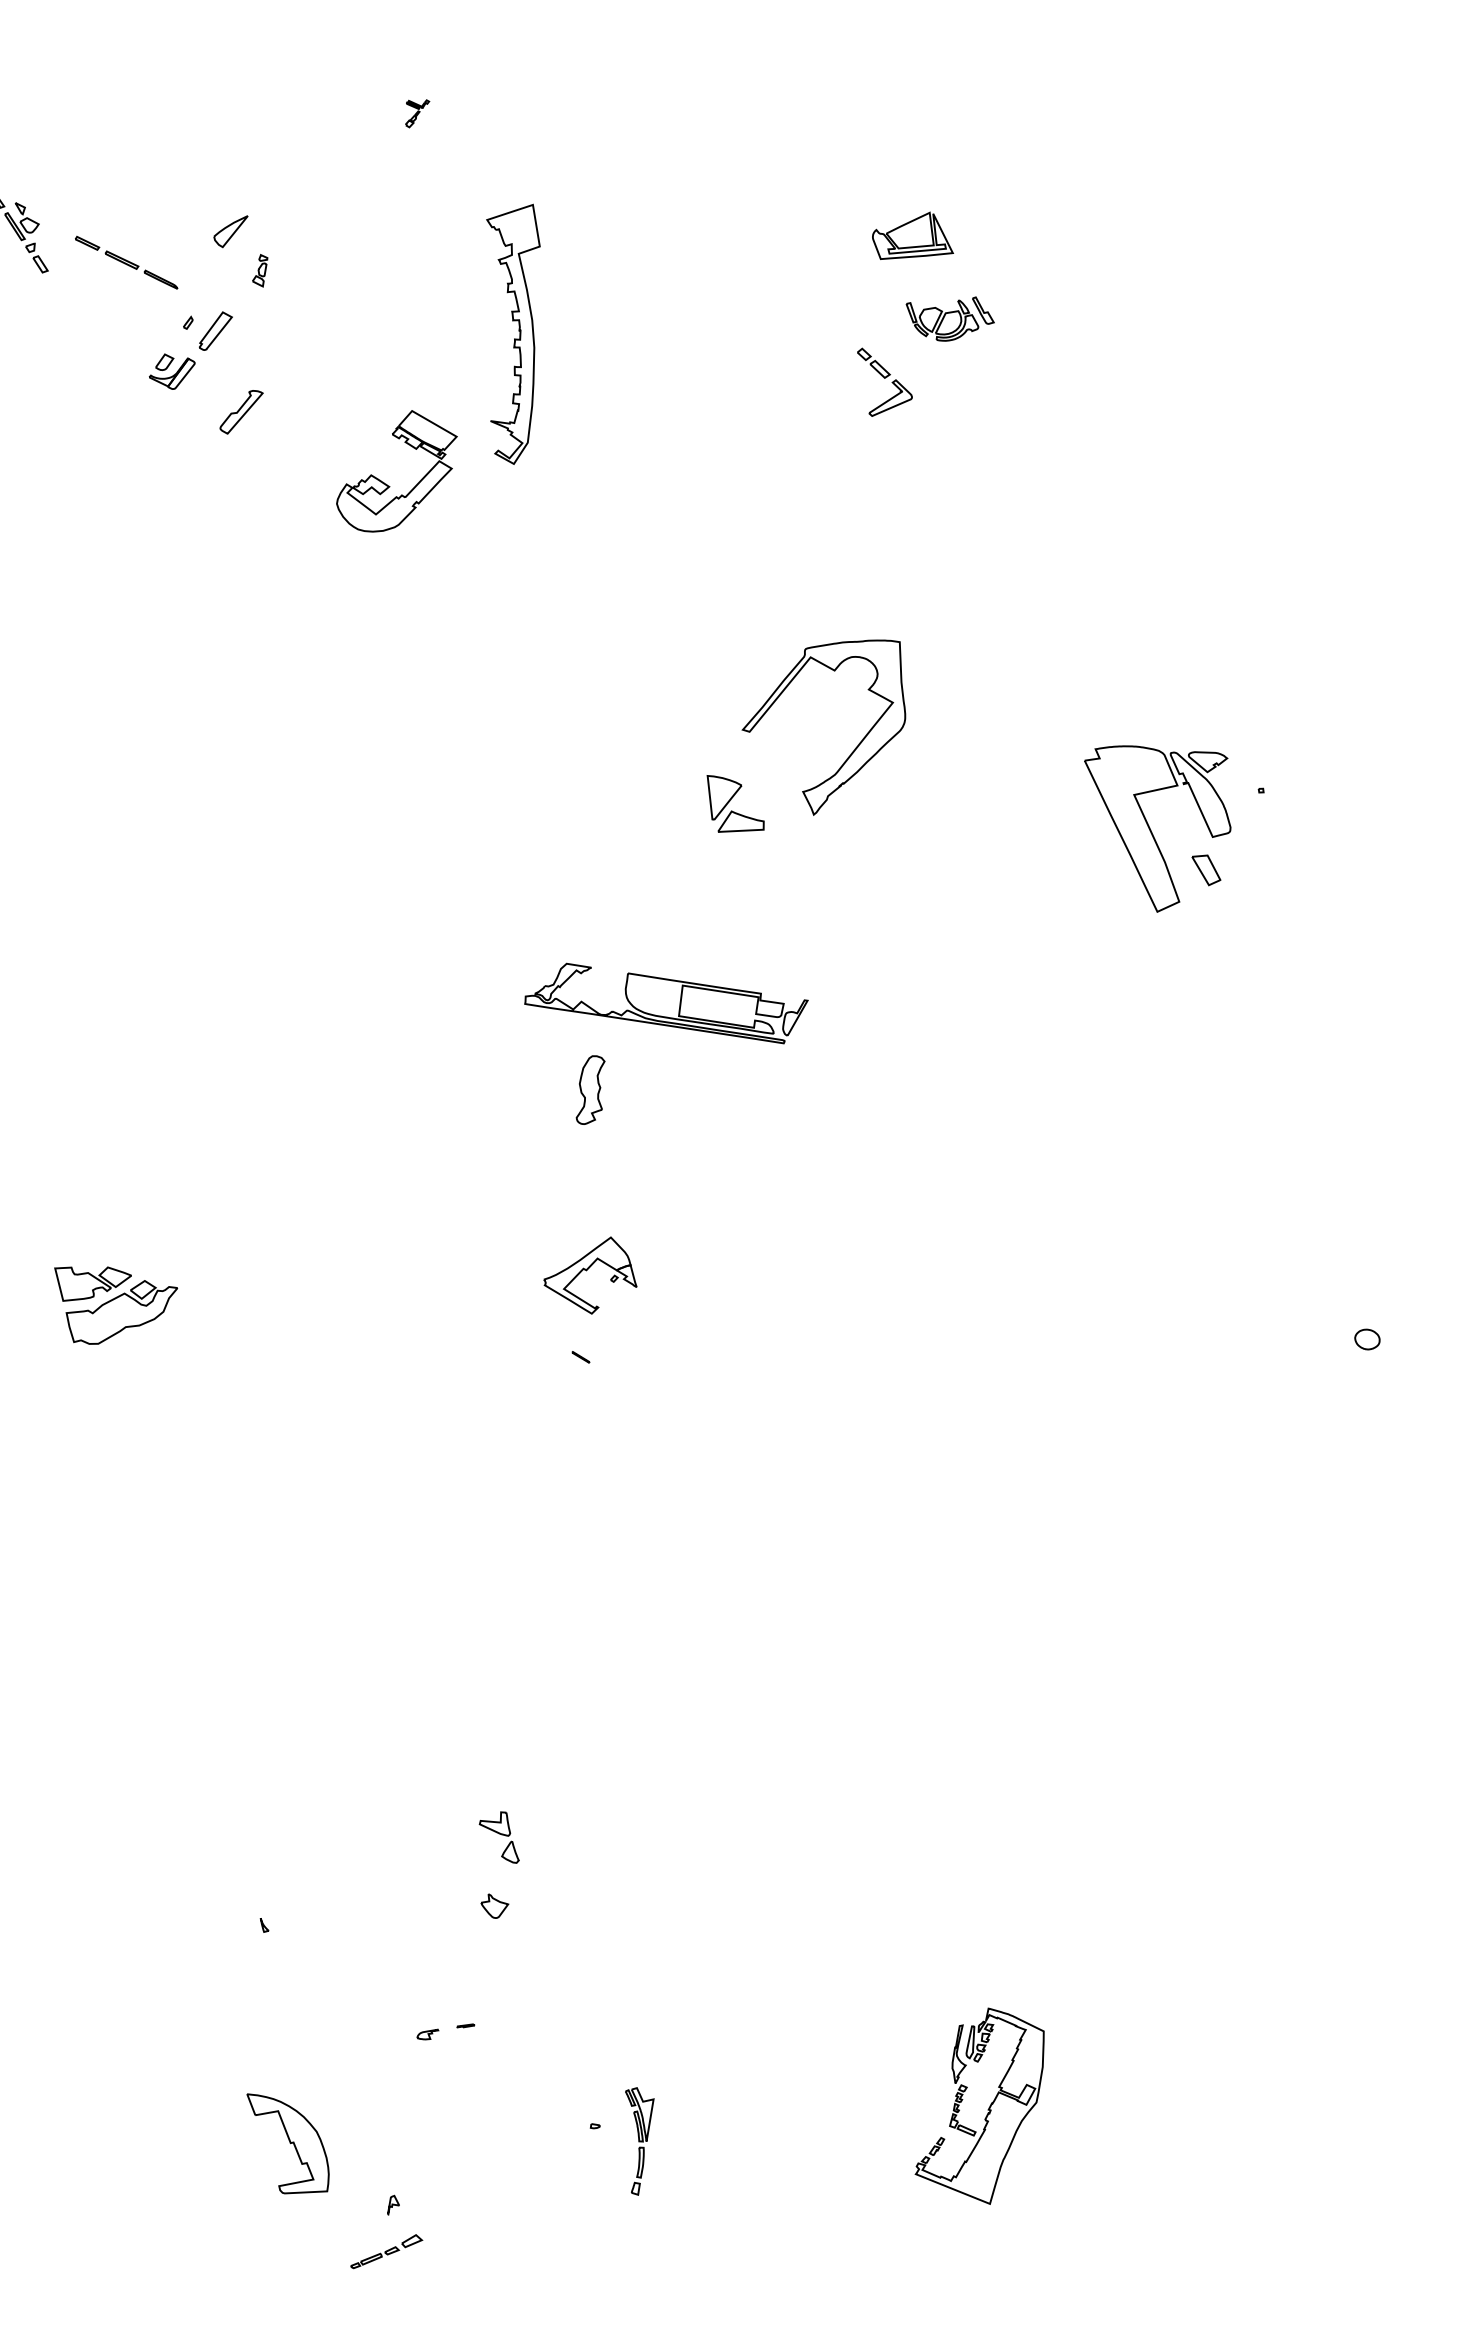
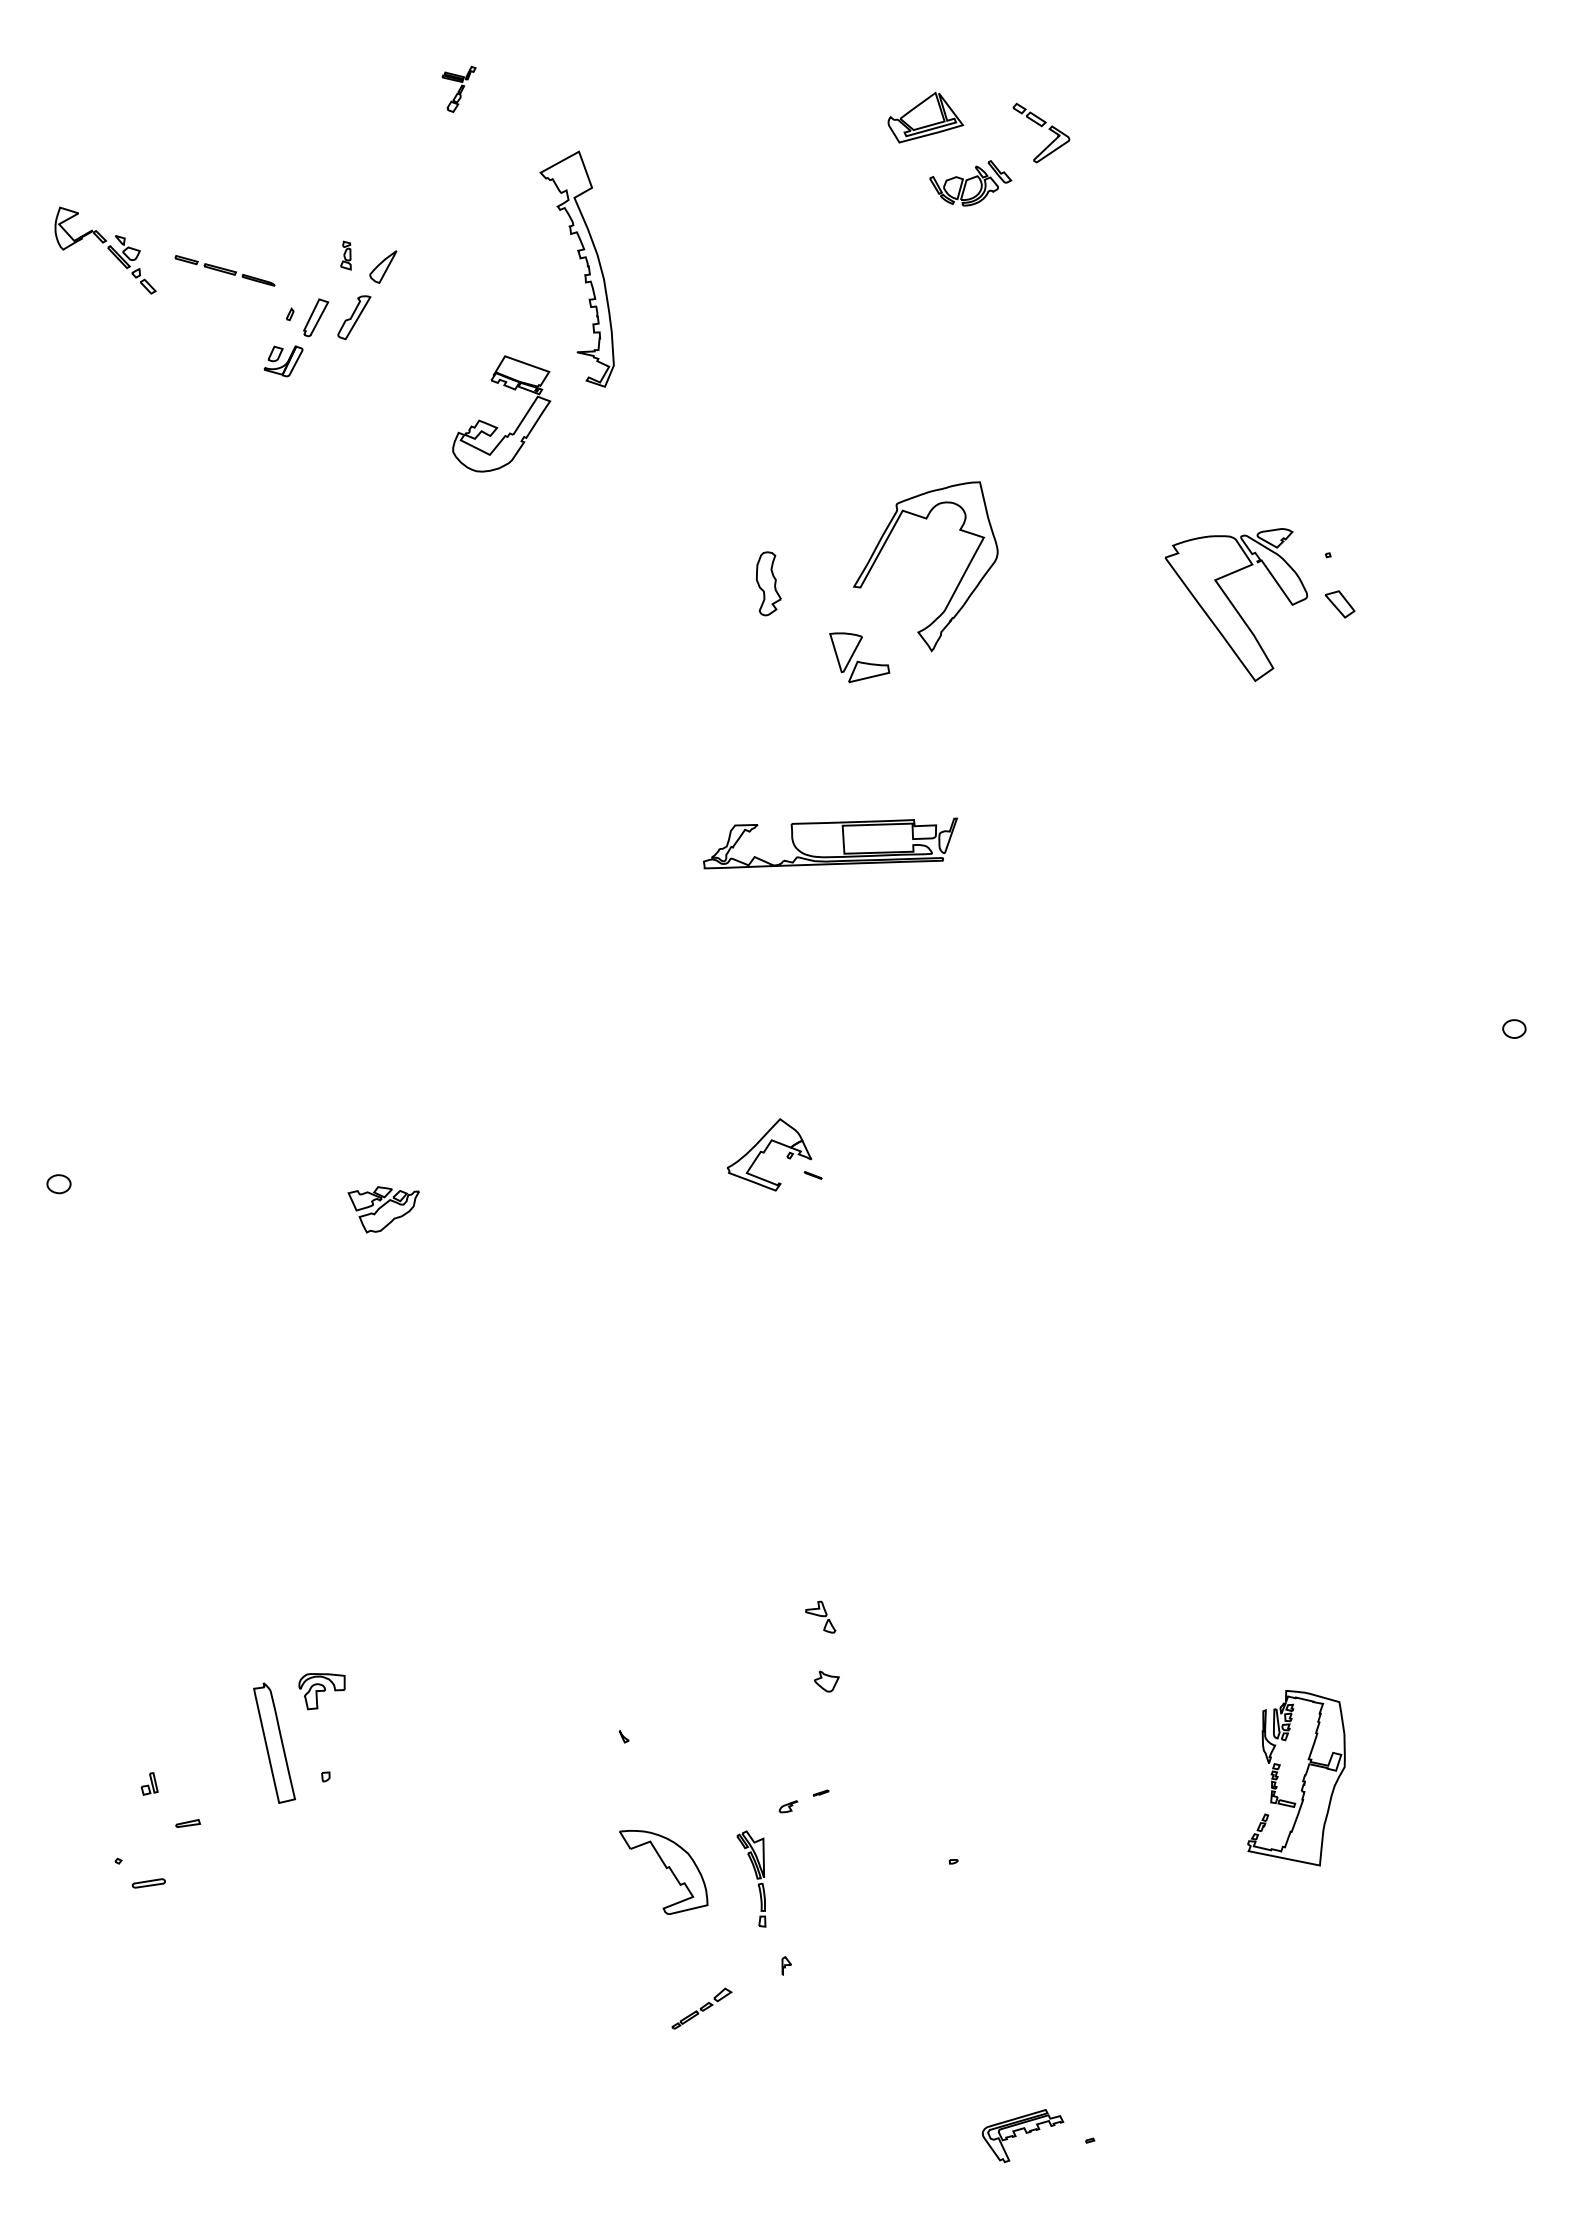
part: (415, 112) -> (458, 88), size x1.67
part: (230, 230) -> (383, 266), moved
part: (883, 384) -> (1041, 132), moved
part: (241, 412) -> (354, 317), moved
part: (1205, 869) -> (1339, 604), moved
part: (591, 1090) -> (768, 583), moved
part: (592, 1273) -> (769, 1154), moved
part: (110, 1308) -> (383, 1209), size x0.62
part: (500, 1835) -> (820, 1616), size x0.71
part: (632, 2139) -> (751, 1878), moved
part: (286, 2147) -> (663, 1872), moved
part: (386, 2251) -> (701, 2008), moved

